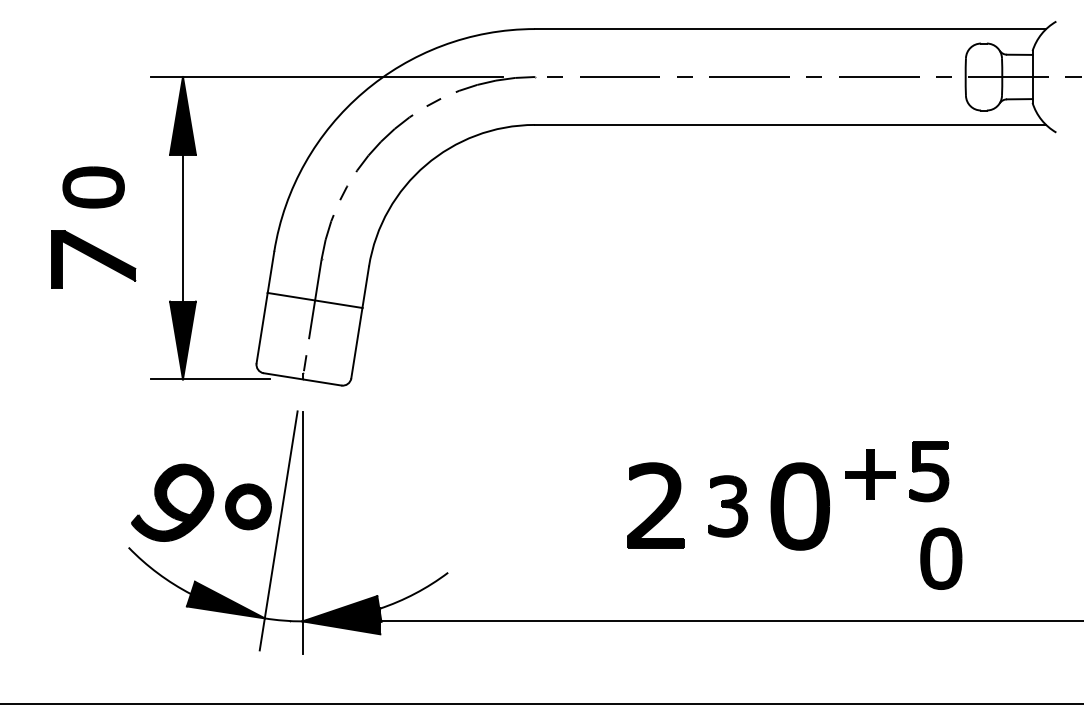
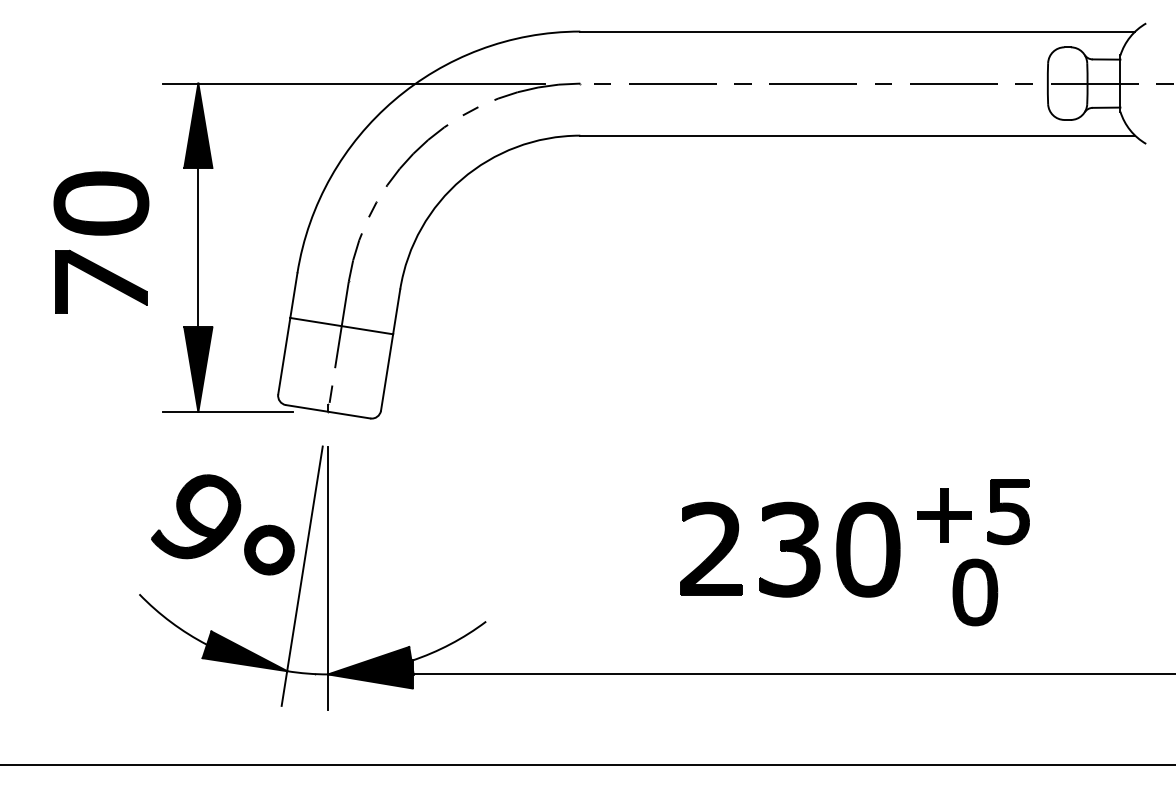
part: (93, 187) -> (101, 203), size x1.43
part: (172, 502) -> (196, 516), moved
part: (727, 506) -> (789, 549), size x1.43
part: (941, 558) -> (975, 592), moved

